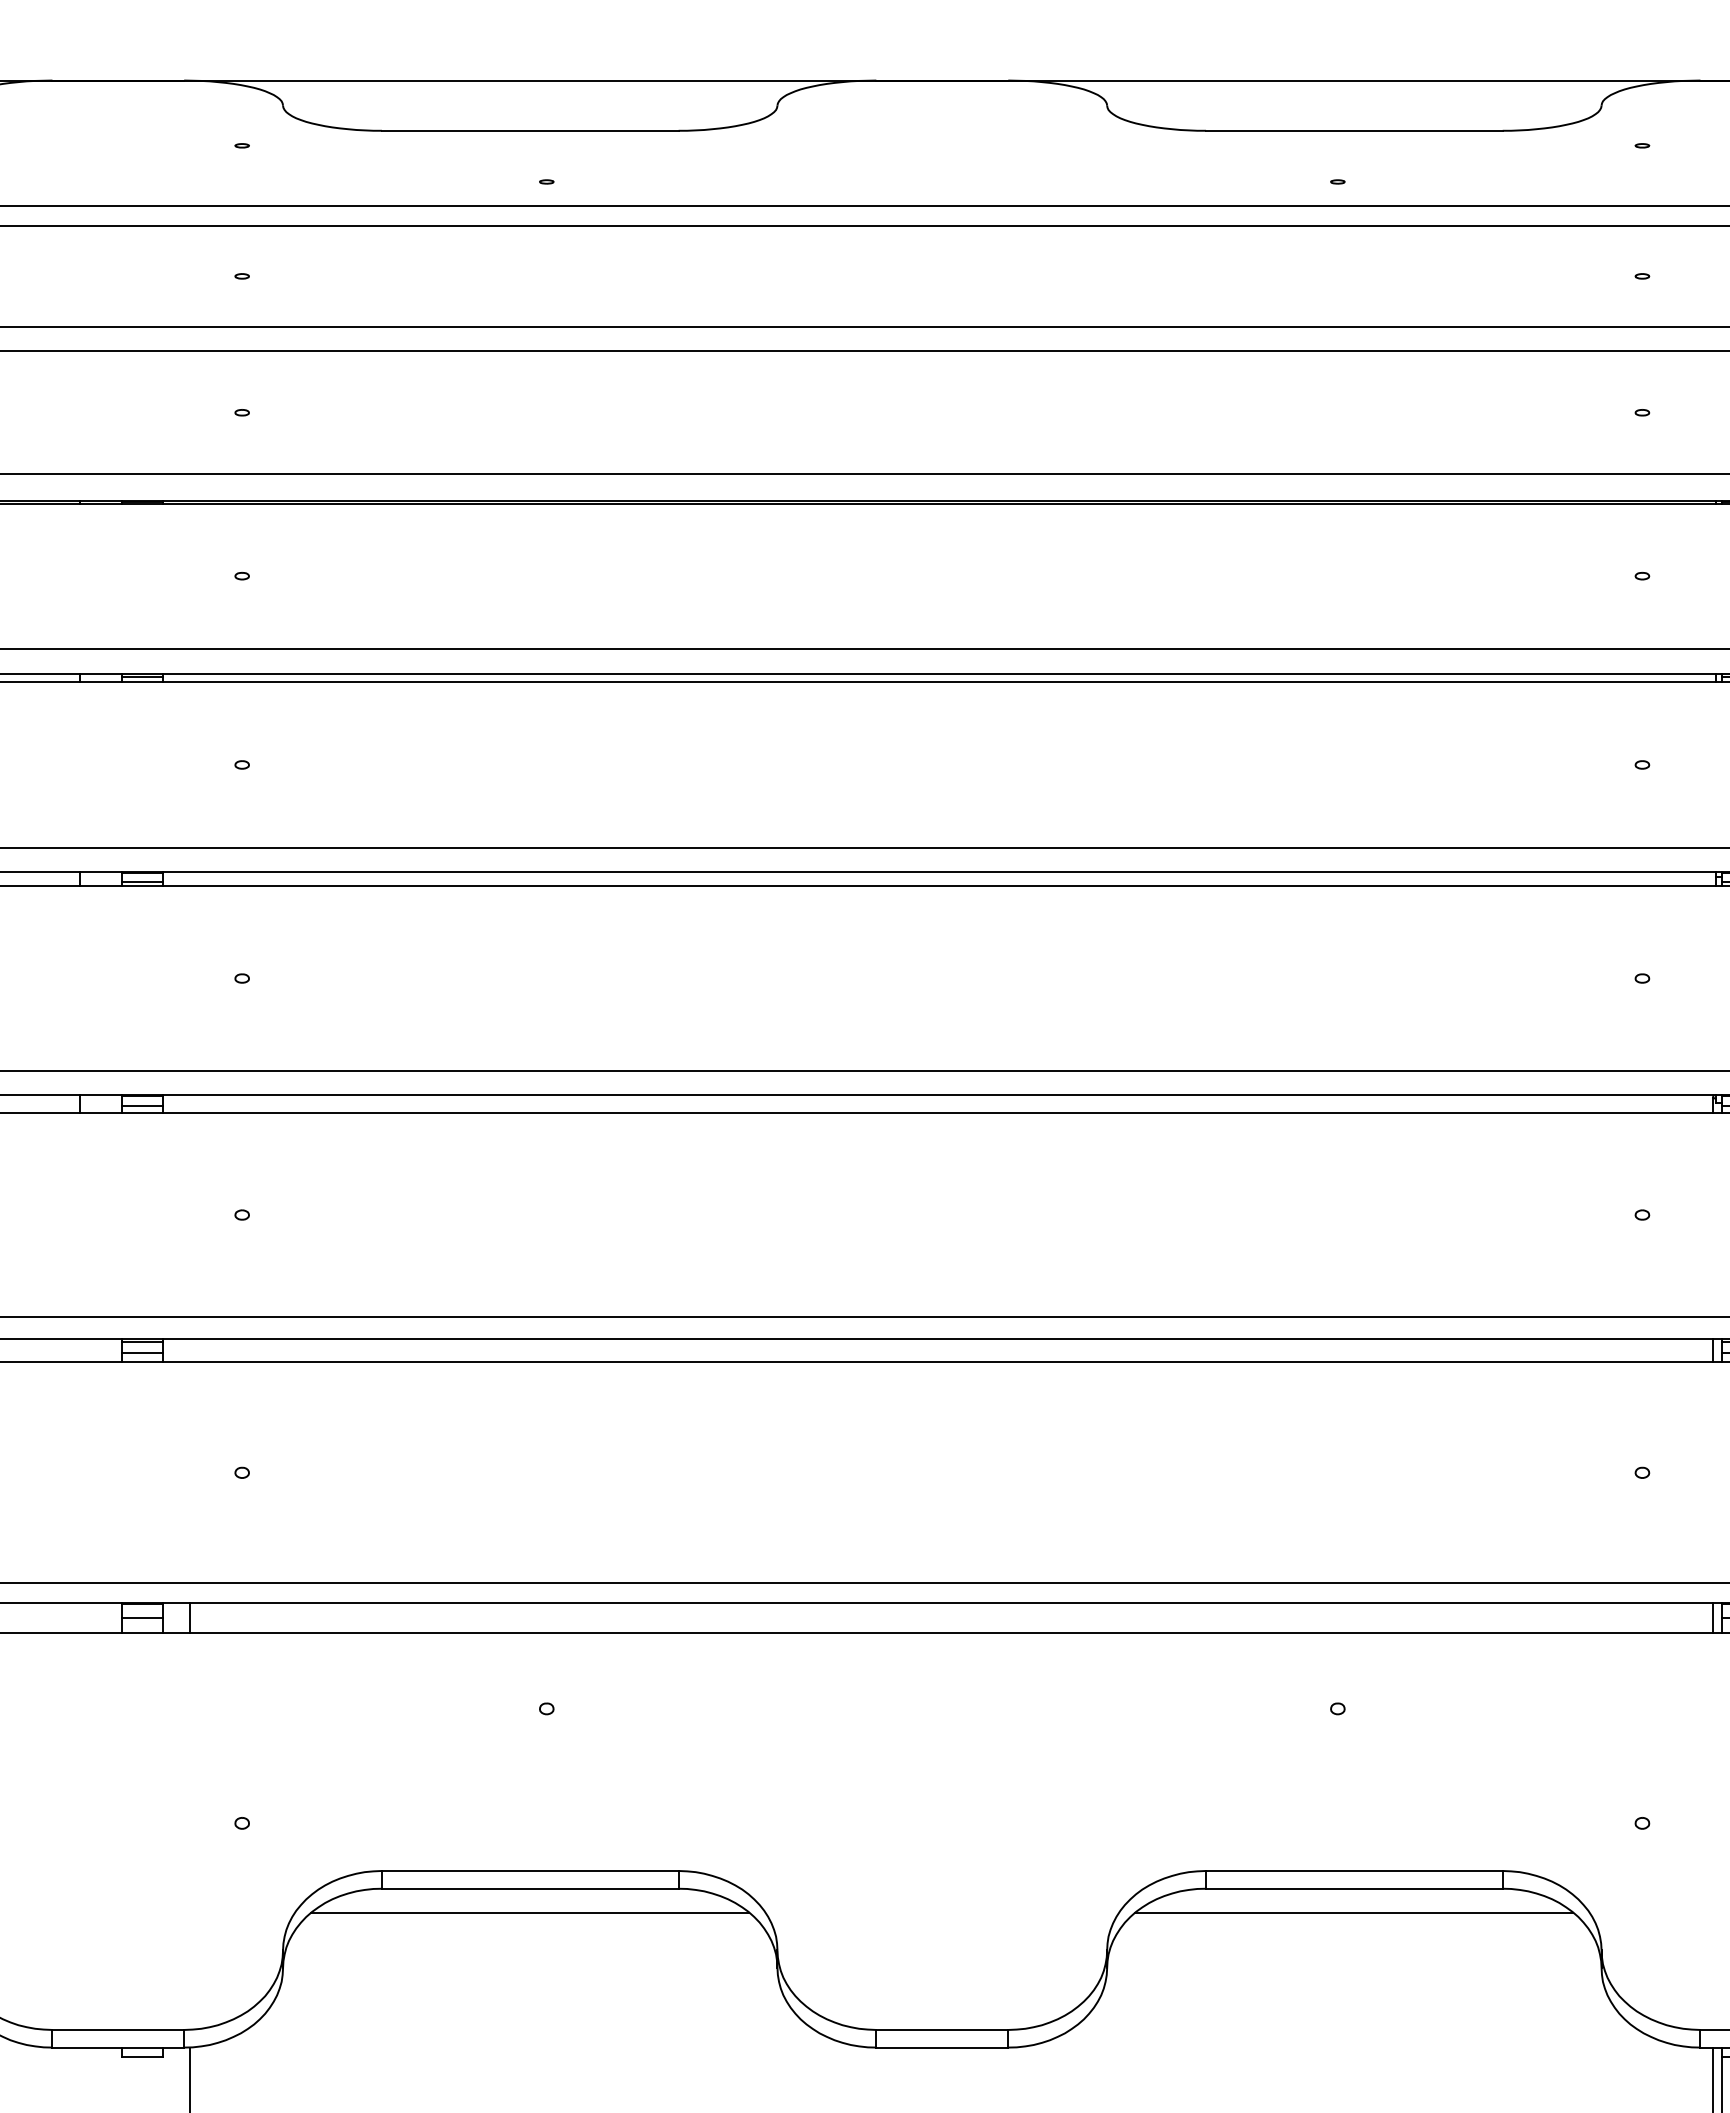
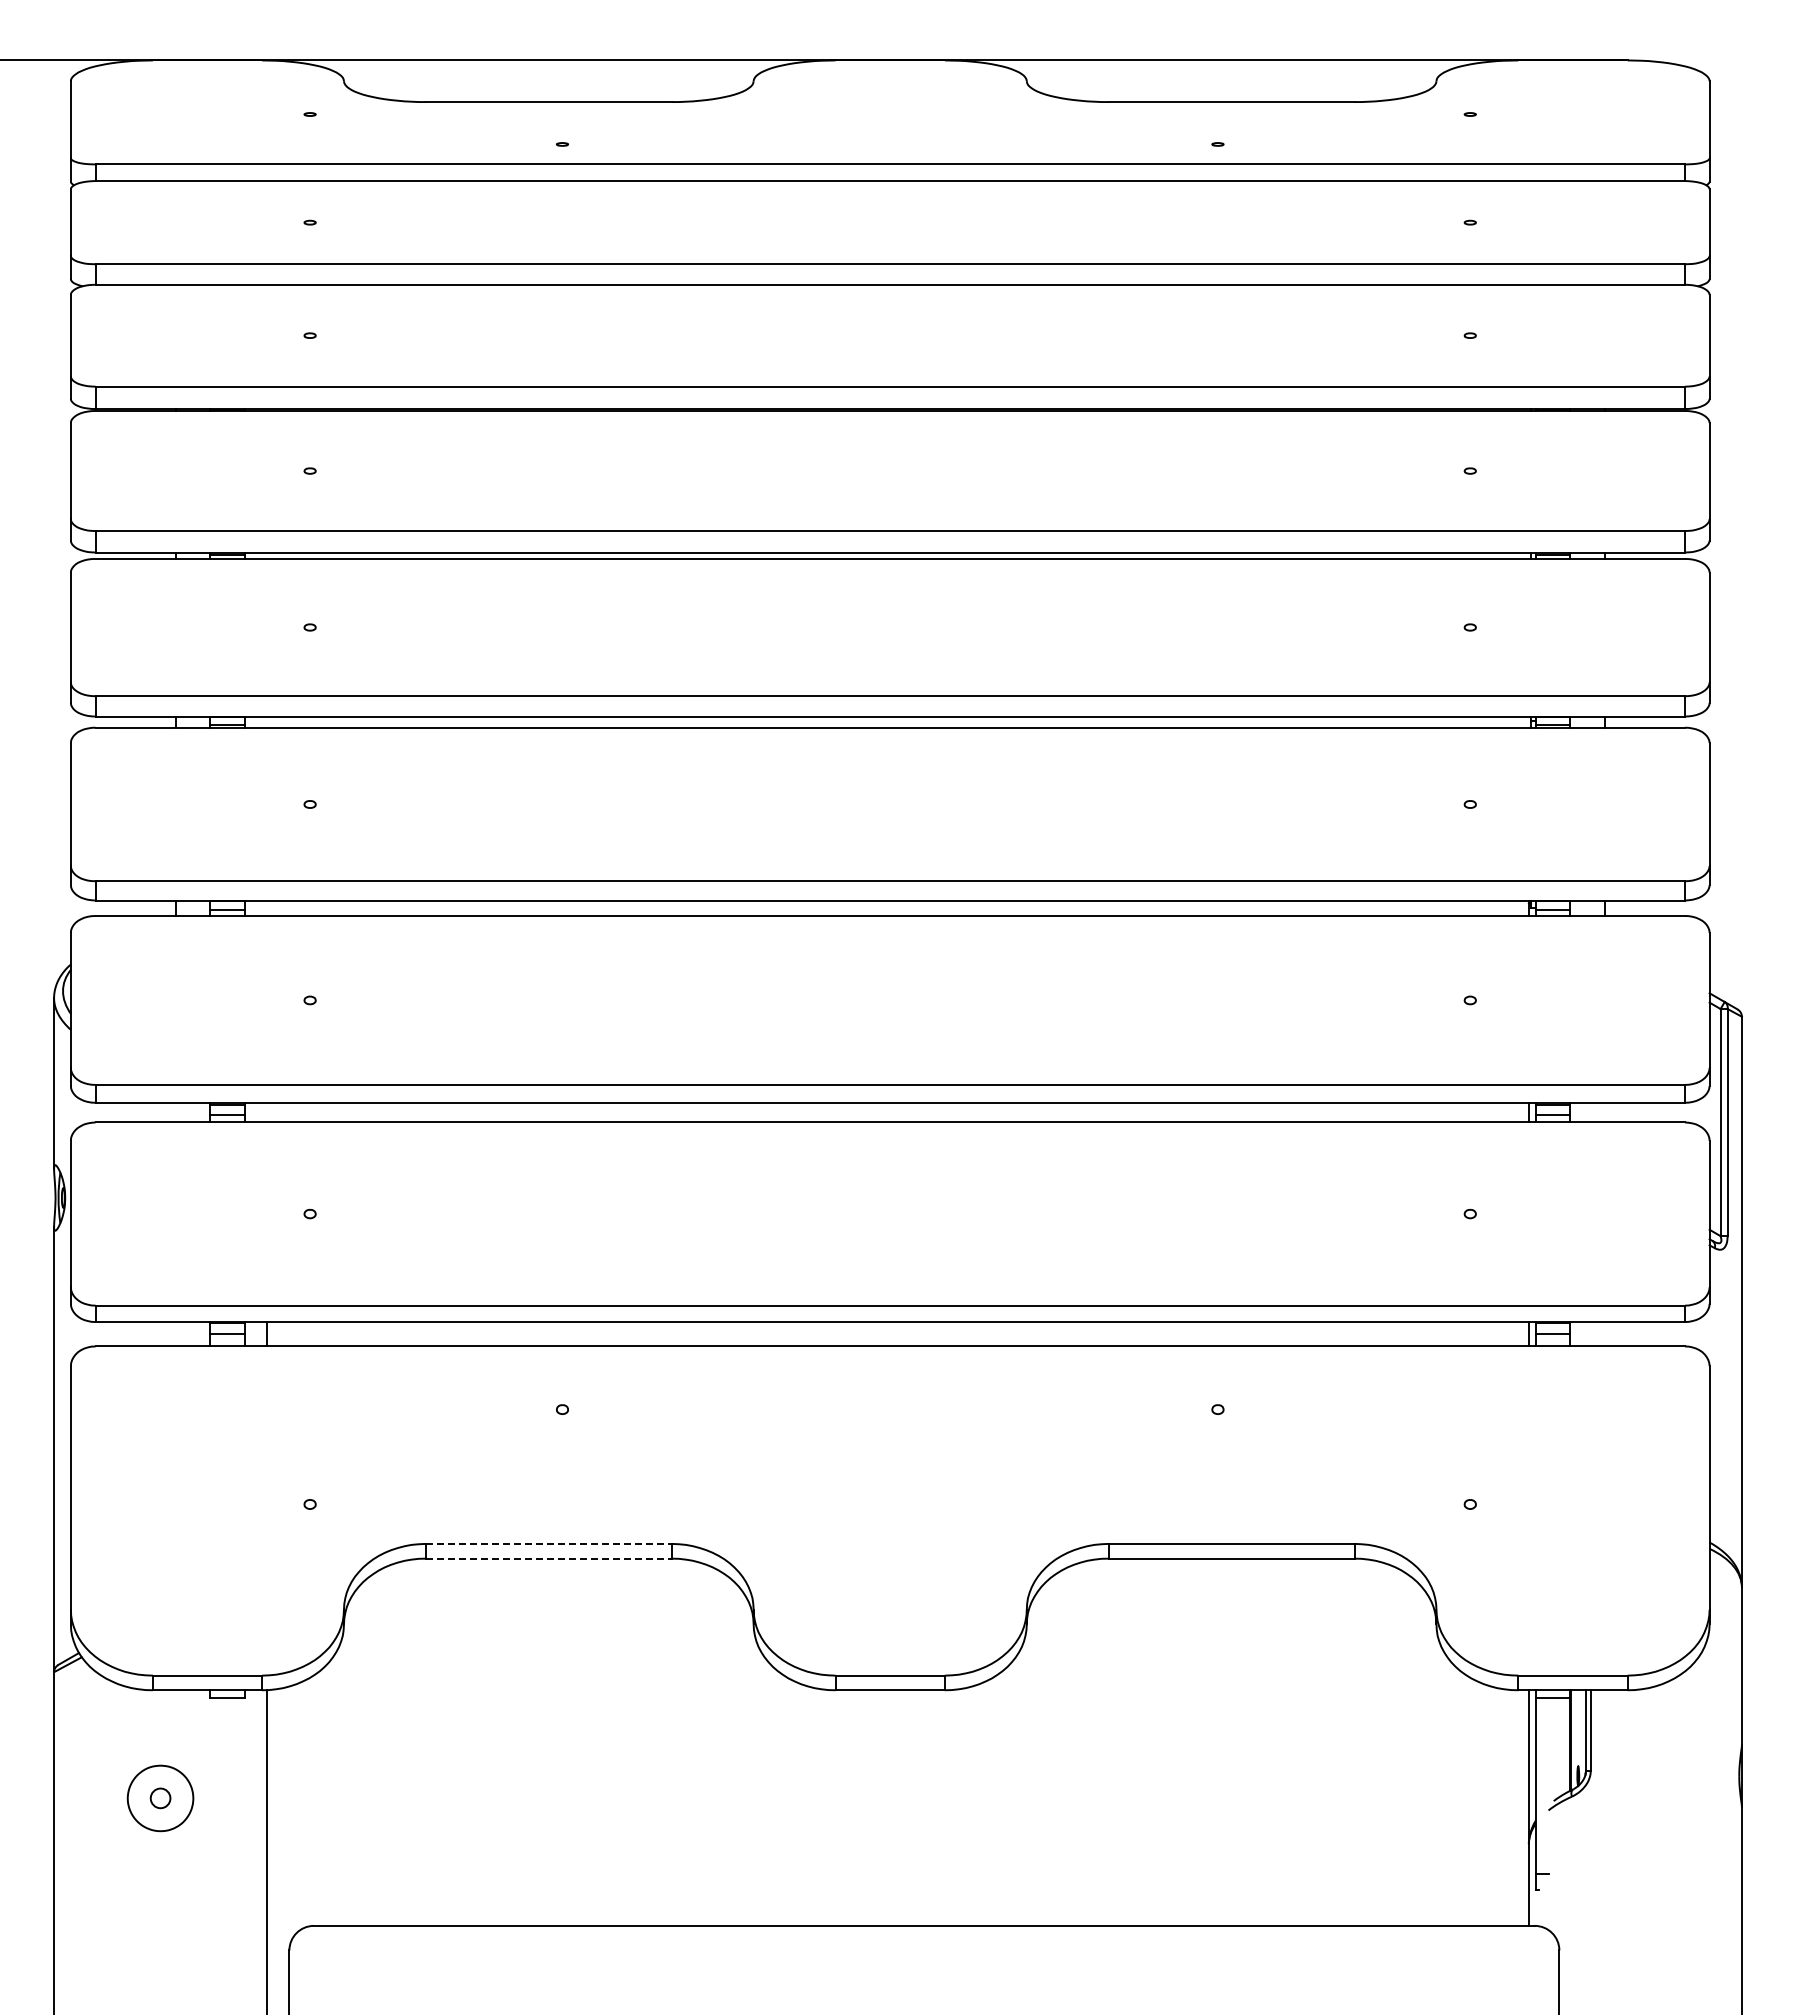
line: (529, 1870) -> (548, 1543), solid -> dashed
line: (529, 1888) -> (548, 1558), solid -> dashed
line: (529, 1912) -> (548, 1578), removed
line: (1354, 1912) -> (1231, 1578), removed

